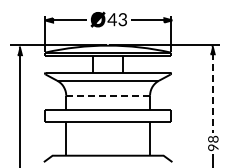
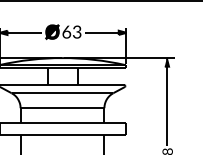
text: (111, 19) -> (65, 31), 43 -> 63
line: (212, 93) -> (166, 105), dashed -> solid
line: (108, 95) -> (62, 107), dashed -> solid

